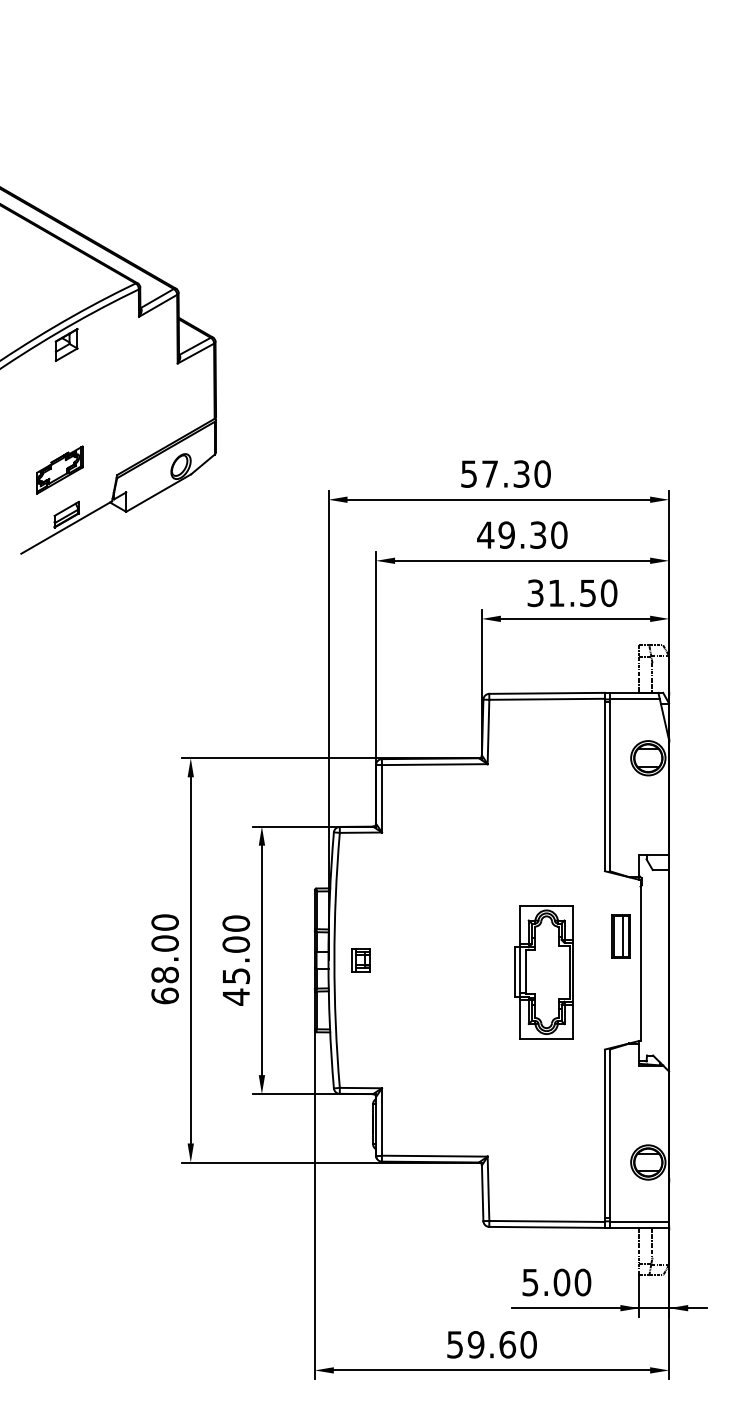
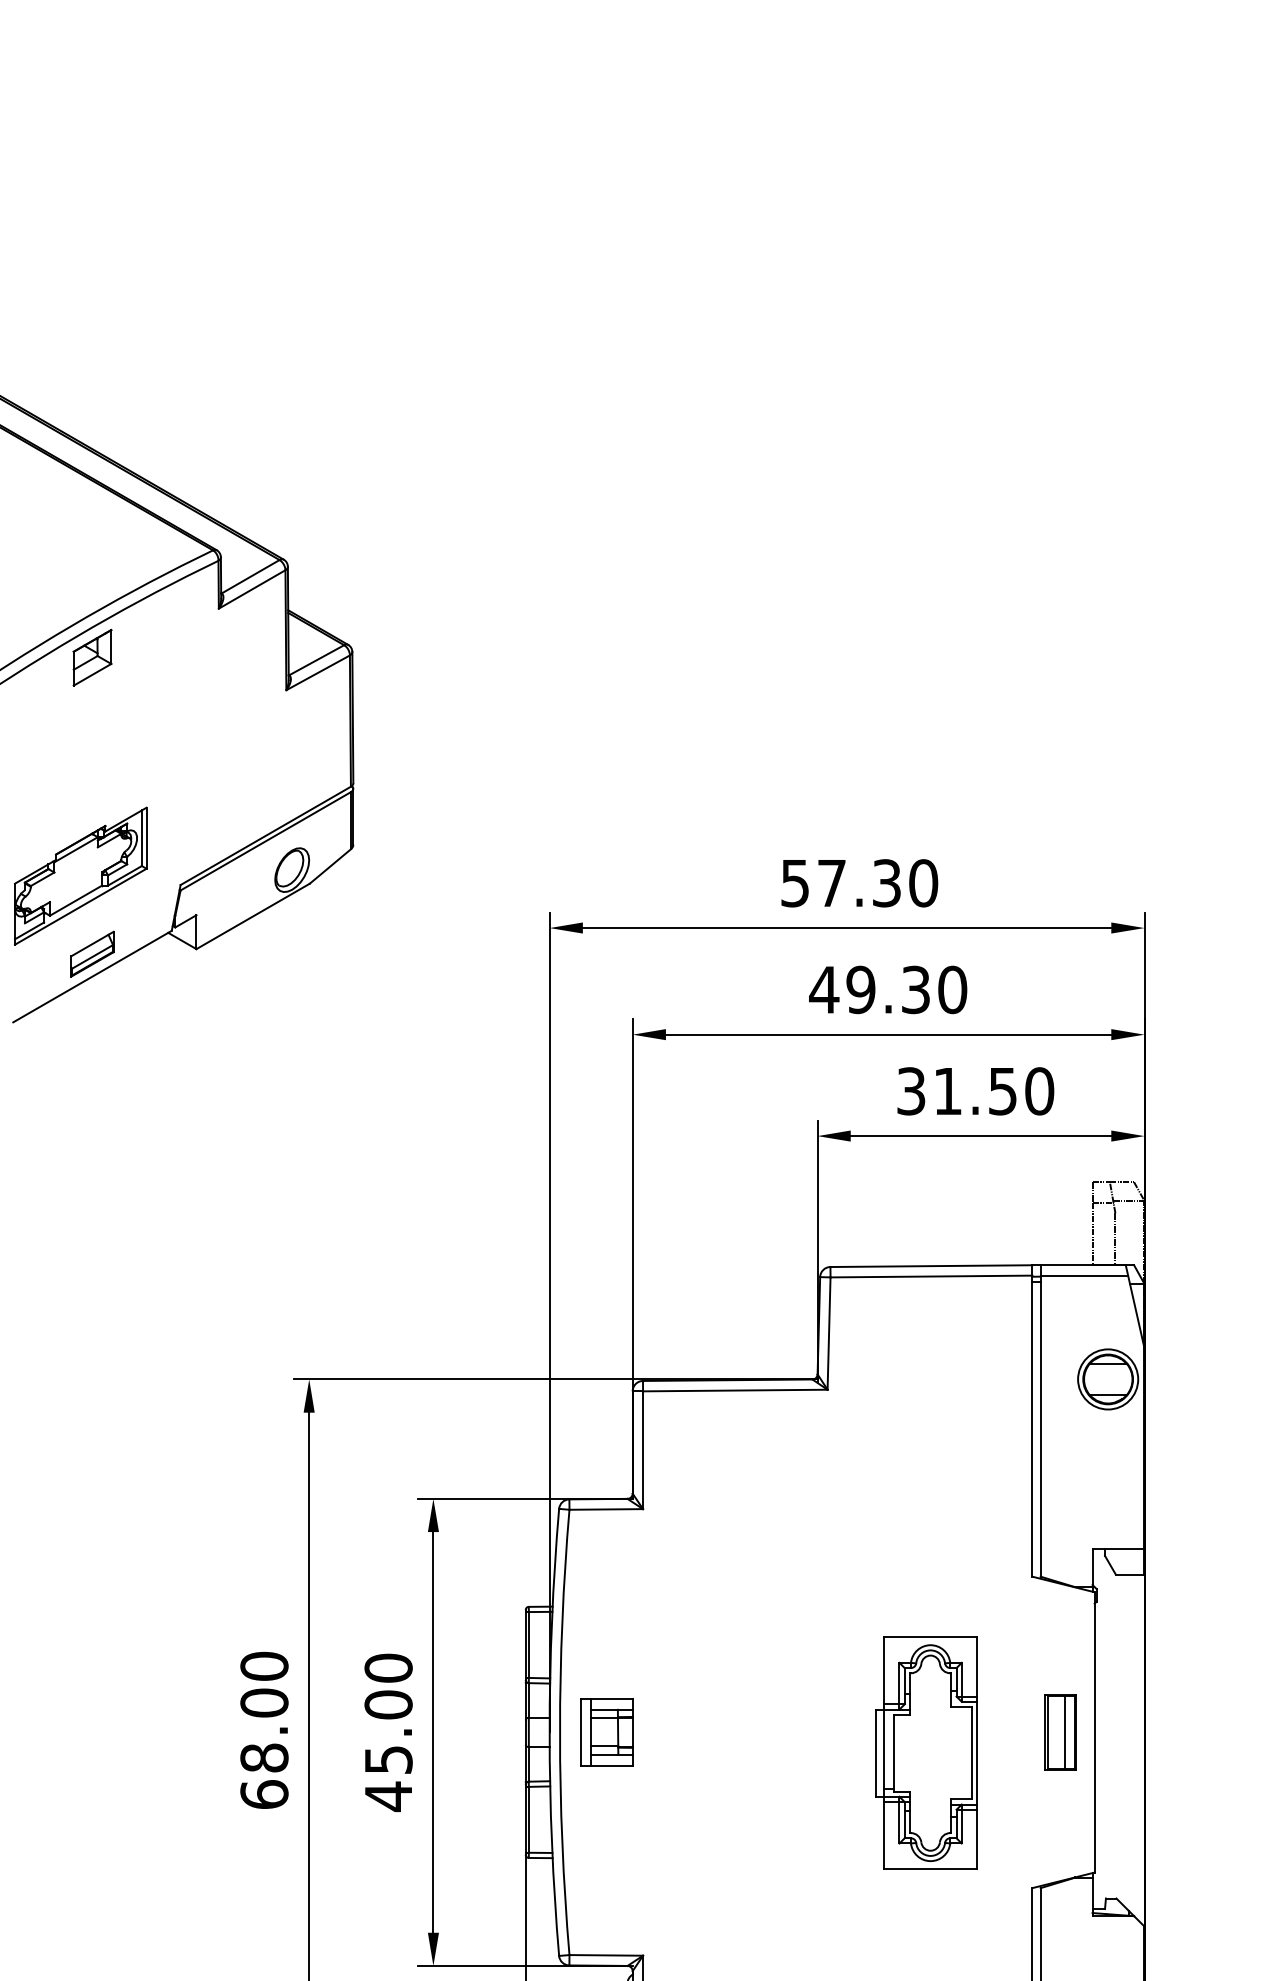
part: (59, 469) -> (79, 875), size x1.67
part: (620, 936) -> (1059, 1732), moved
part: (360, 959) -> (605, 1730), size x1.67

